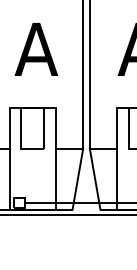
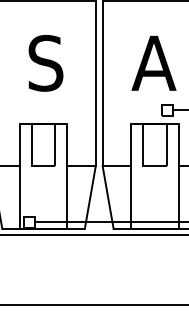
text: (35, 48) -> (46, 62), A -> S

